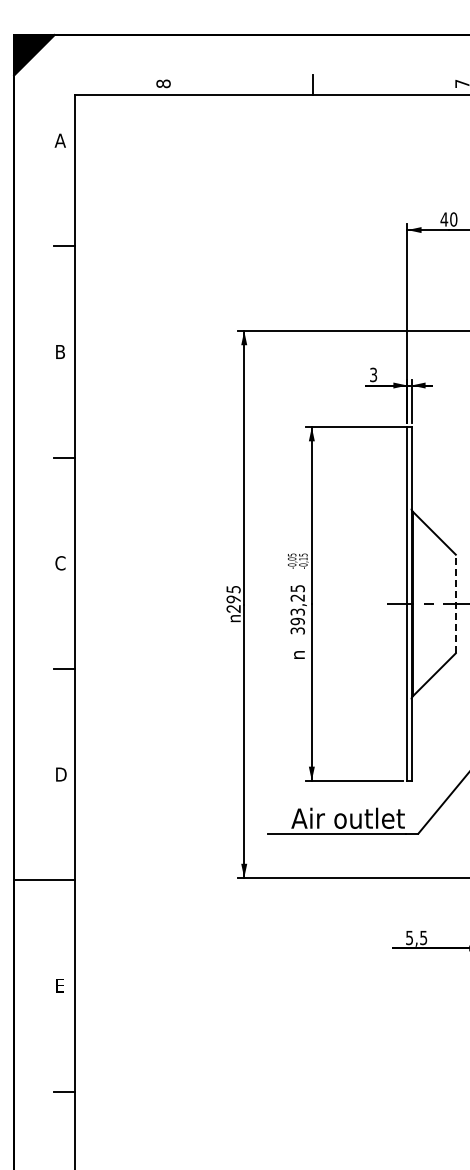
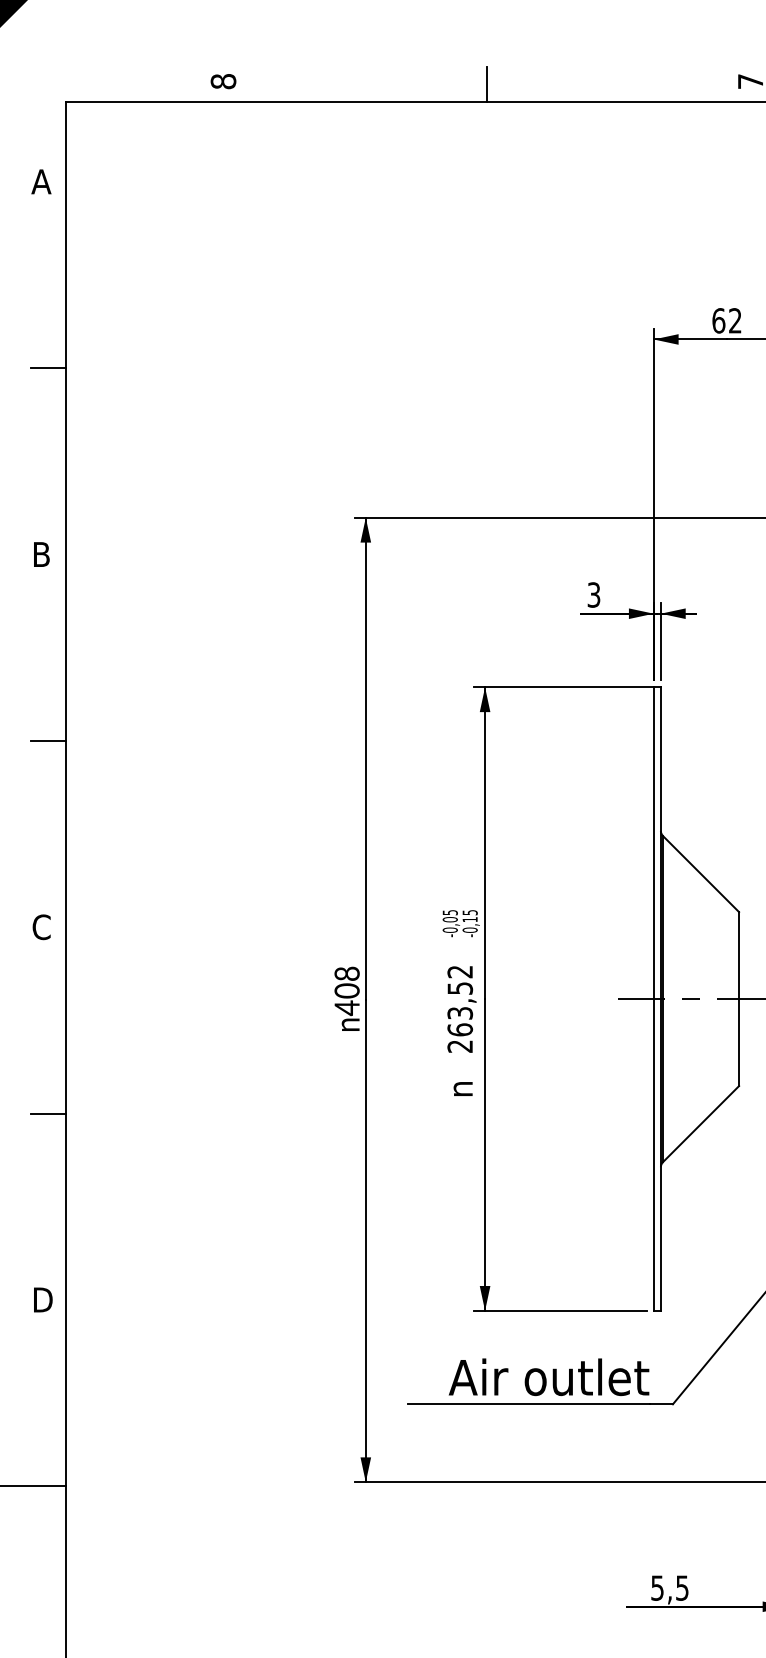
text: (448, 219) -> (726, 320), 40 -> 62
text: (233, 599) -> (346, 991), 295 -> 408
line: (455, 603) -> (738, 998), dashed -> solid
text: (297, 609) -> (459, 1008), 393,25 -> 263,52

